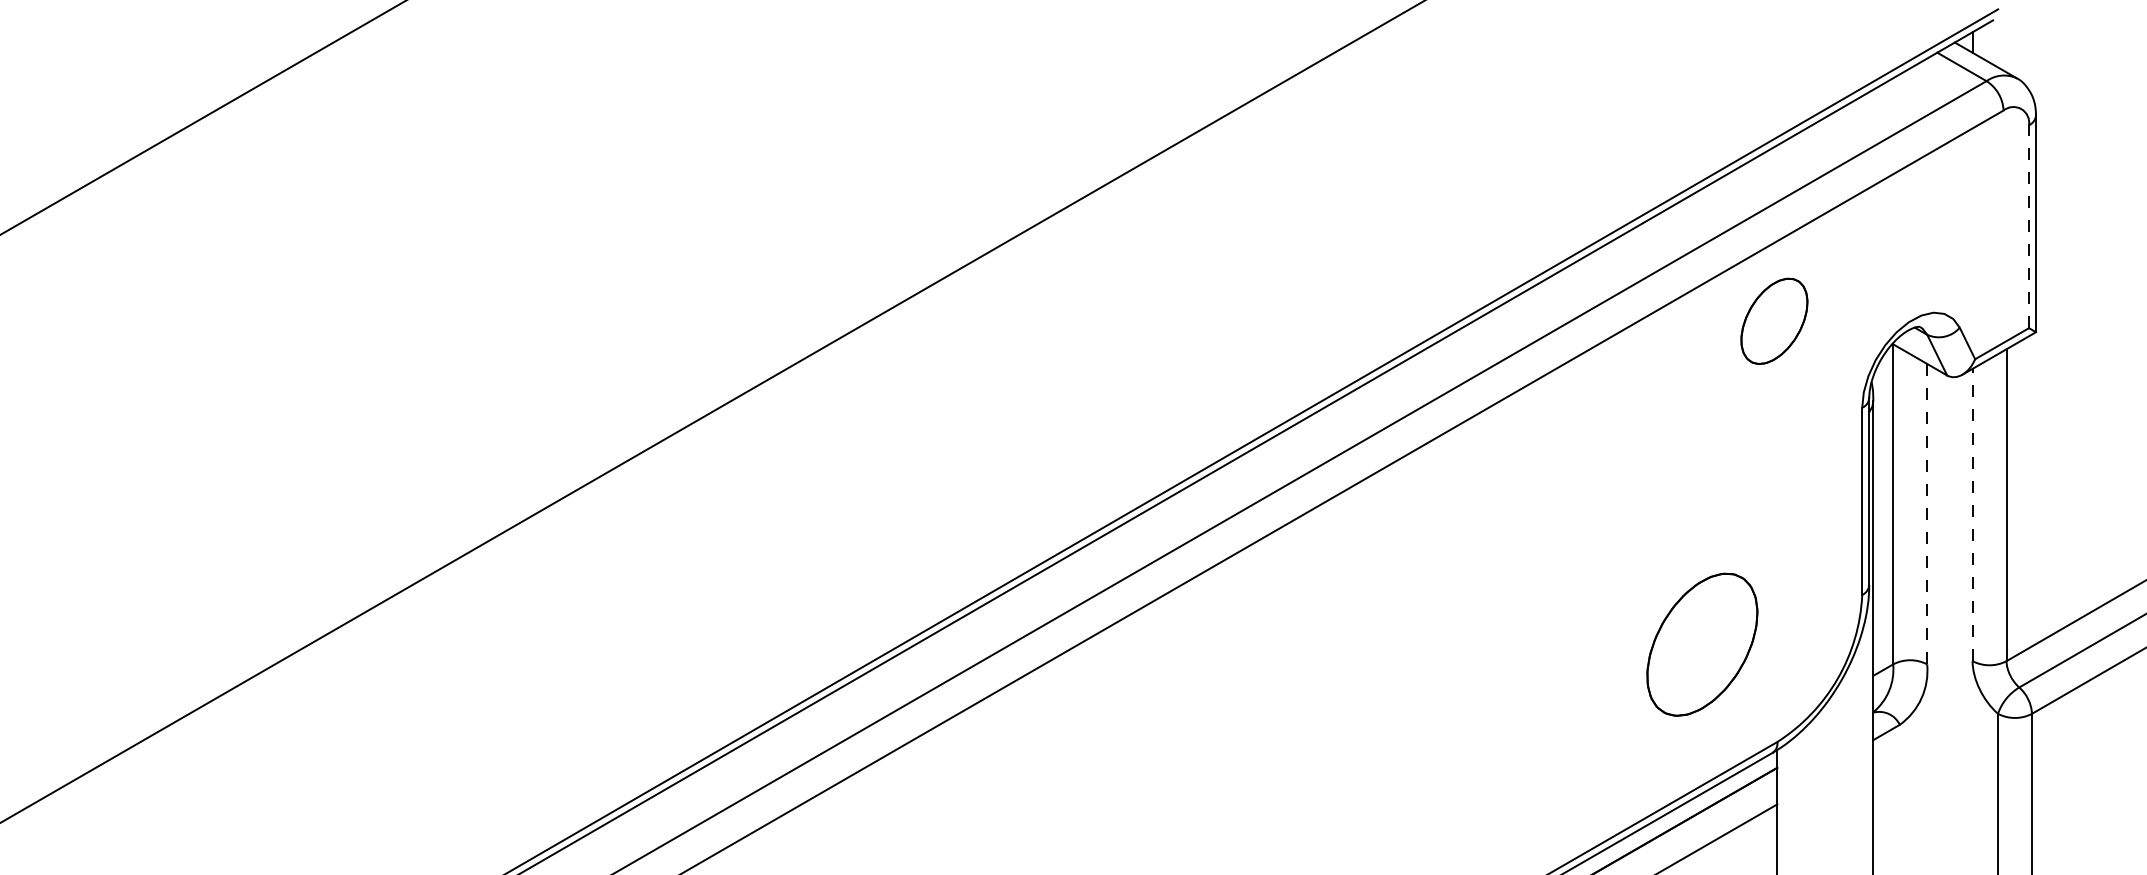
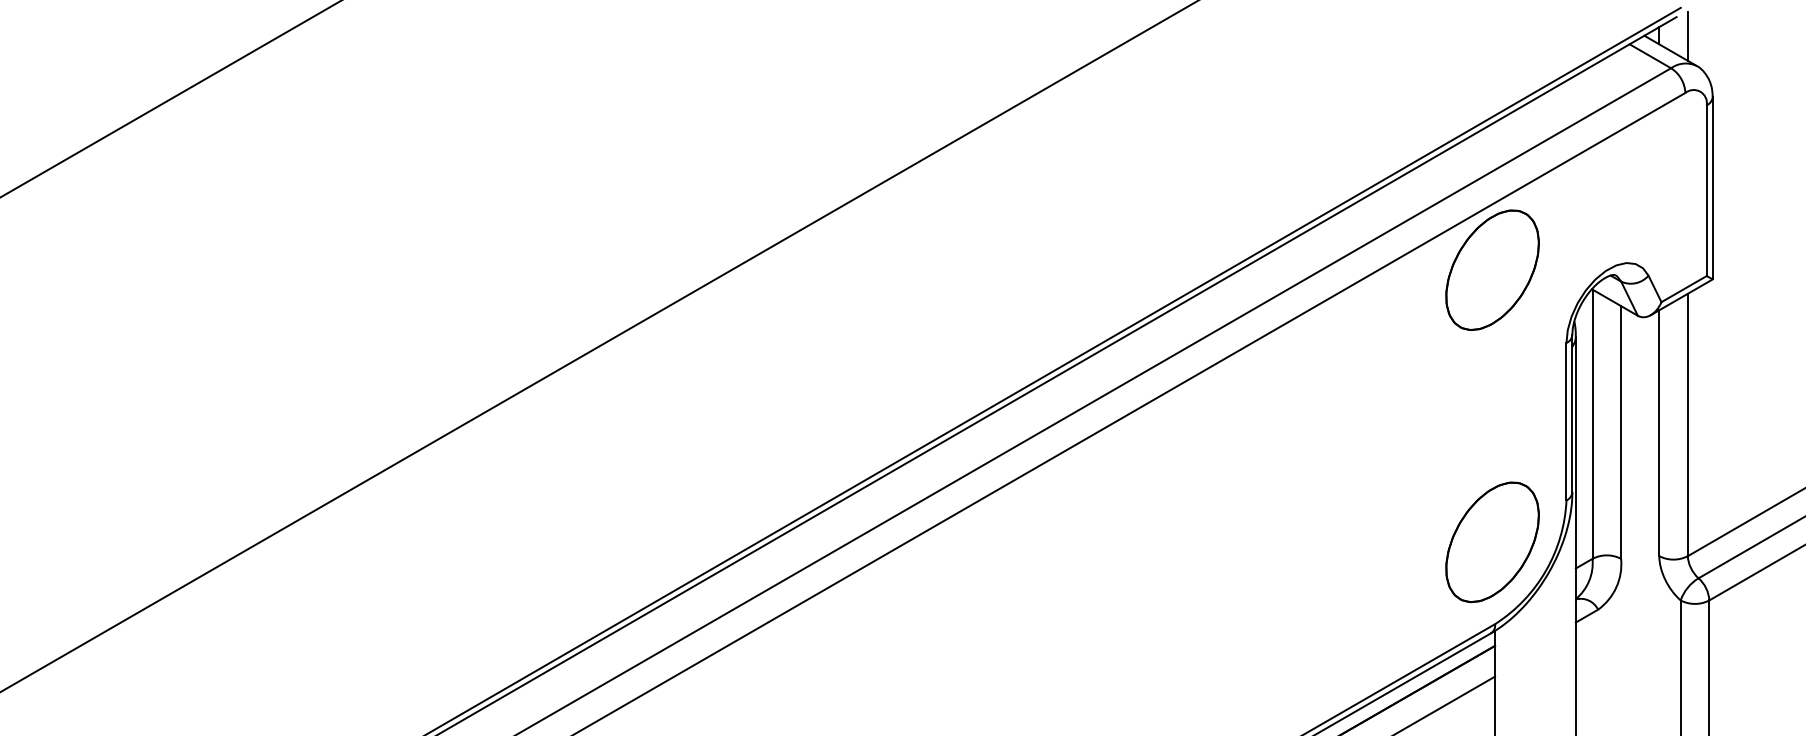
line: (2006, 43) -> (1687, 36), added
line: (2029, 226) -> (1707, 190), dashed -> solid
part: (1774, 321) -> (1492, 270), size x1.67
line: (1927, 514) -> (1621, 432), dashed -> solid
line: (1972, 514) -> (1659, 432), dashed -> solid
part: (1702, 644) -> (1492, 542), moved

